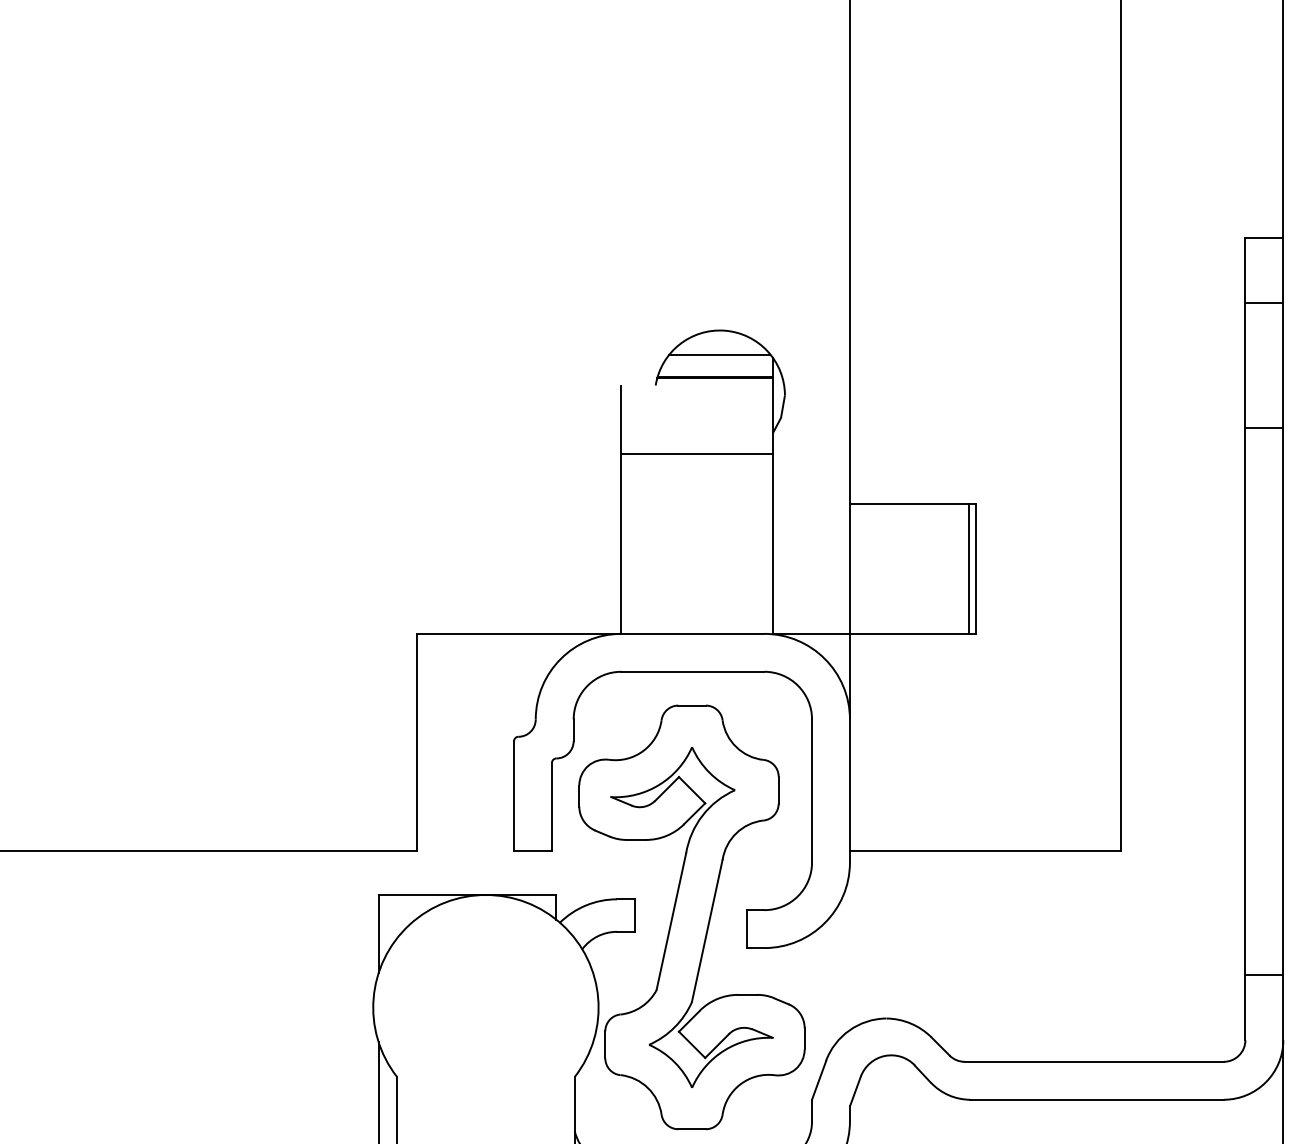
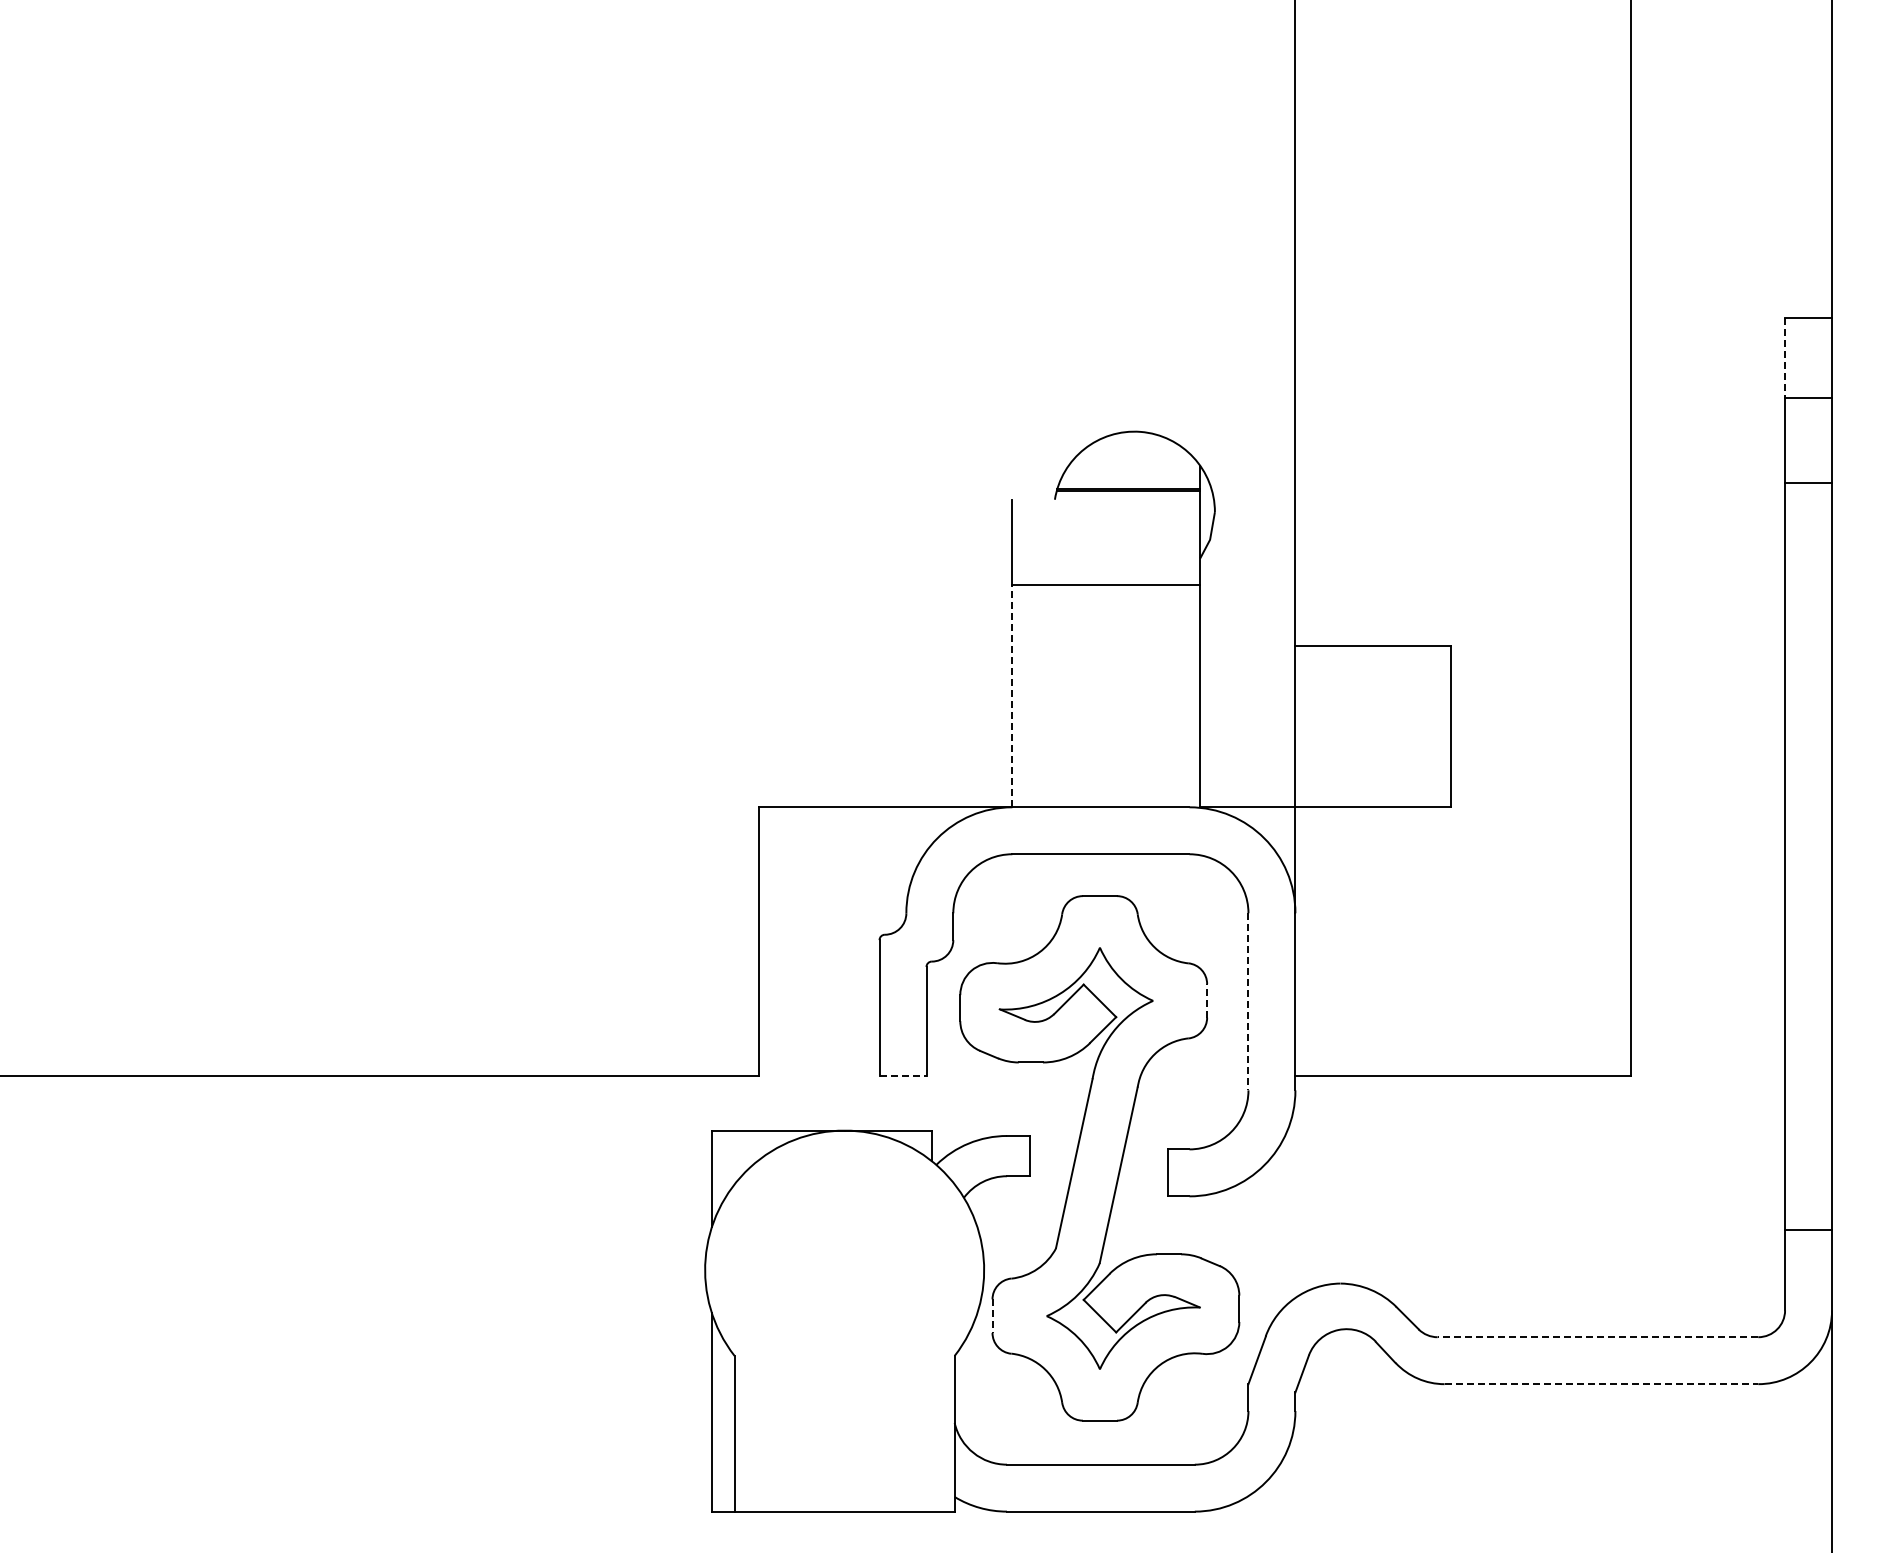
line: (1245, 271) -> (1785, 358), solid -> dashed
line: (719, 354) -> (1133, 461), removed
line: (1264, 428) -> (1808, 483), moved
line: (621, 543) -> (1012, 695), solid -> dashed
line: (969, 568) -> (1443, 726), removed
line: (778, 789) -> (1207, 1000), solid -> dashed
line: (812, 790) -> (1248, 1001), solid -> dashed
line: (533, 850) -> (903, 1075), solid -> dashed
line: (605, 1045) -> (992, 1316), solid -> dashed
line: (1093, 1062) -> (1597, 1337), solid -> dashed
line: (1097, 1100) -> (1601, 1384), solid -> dashed

